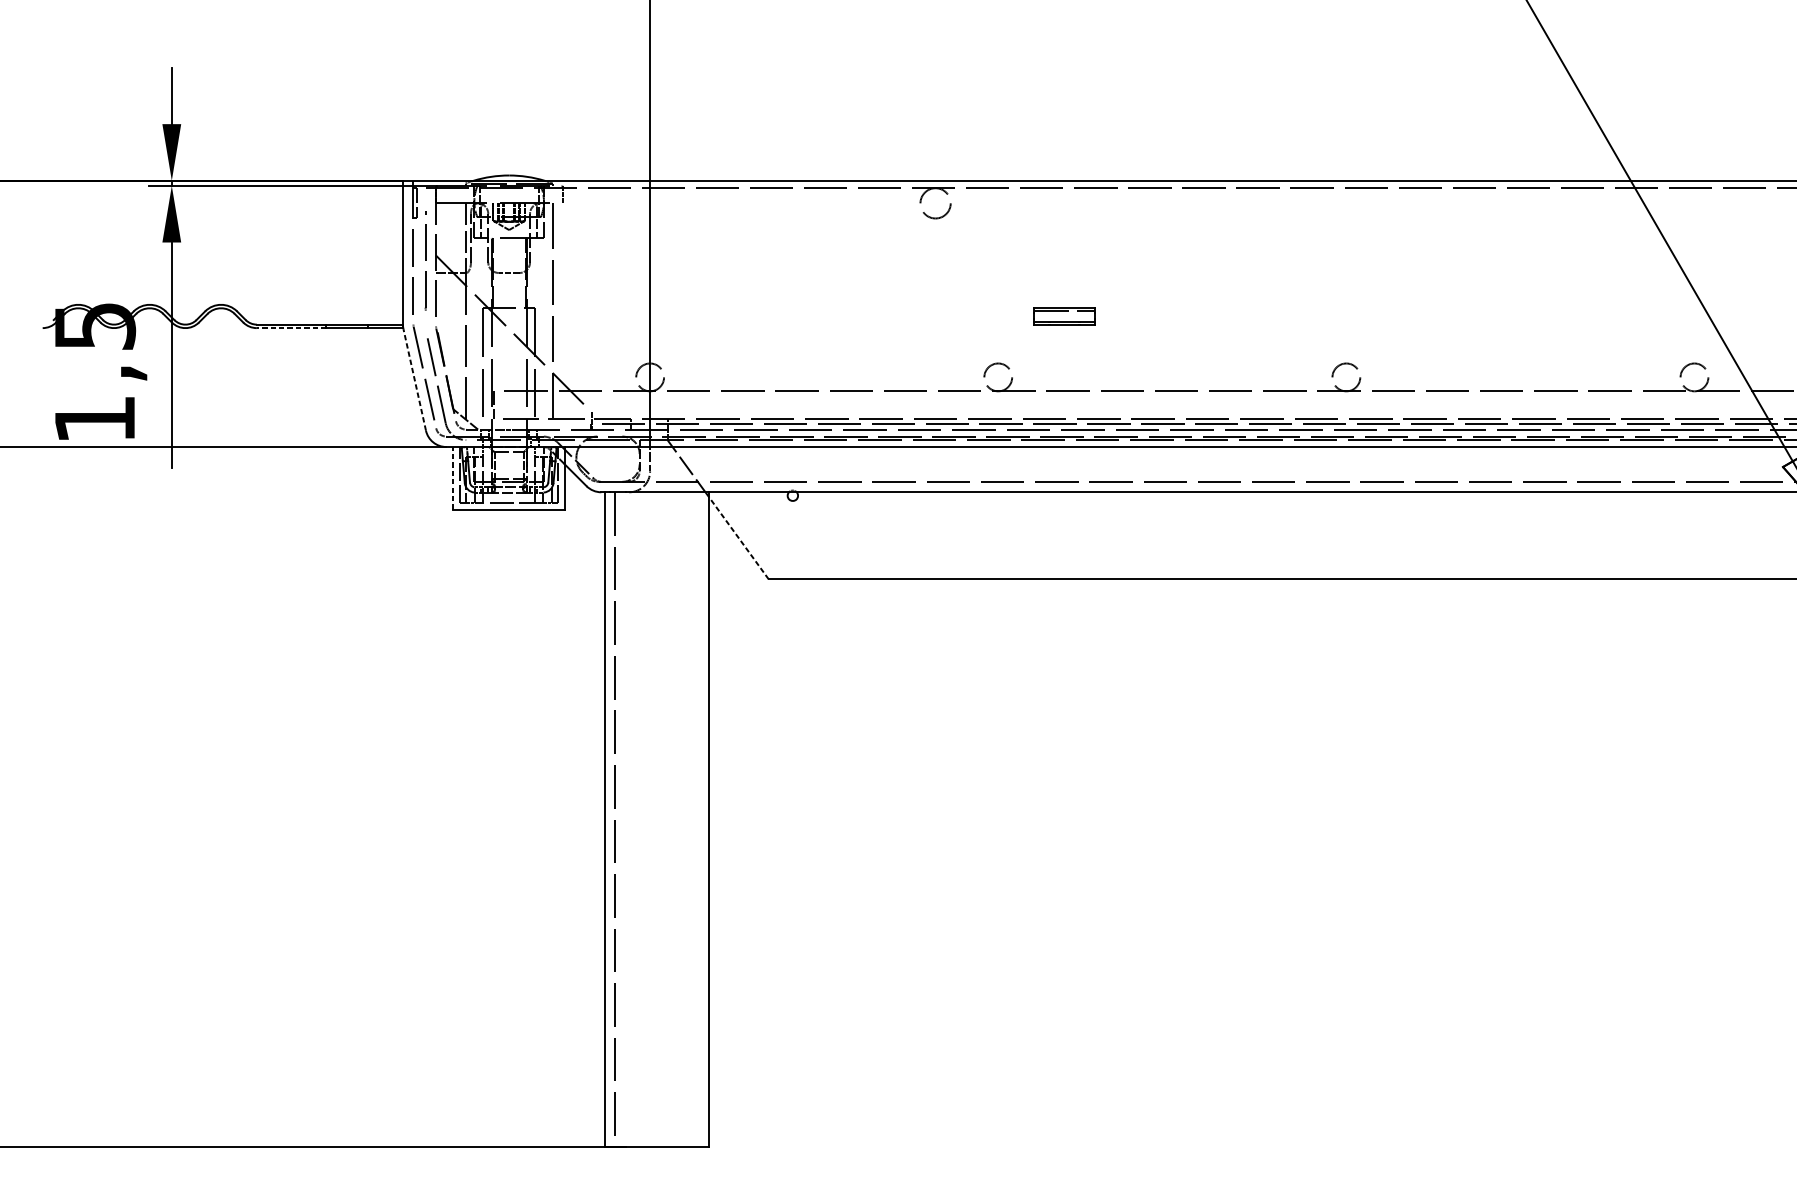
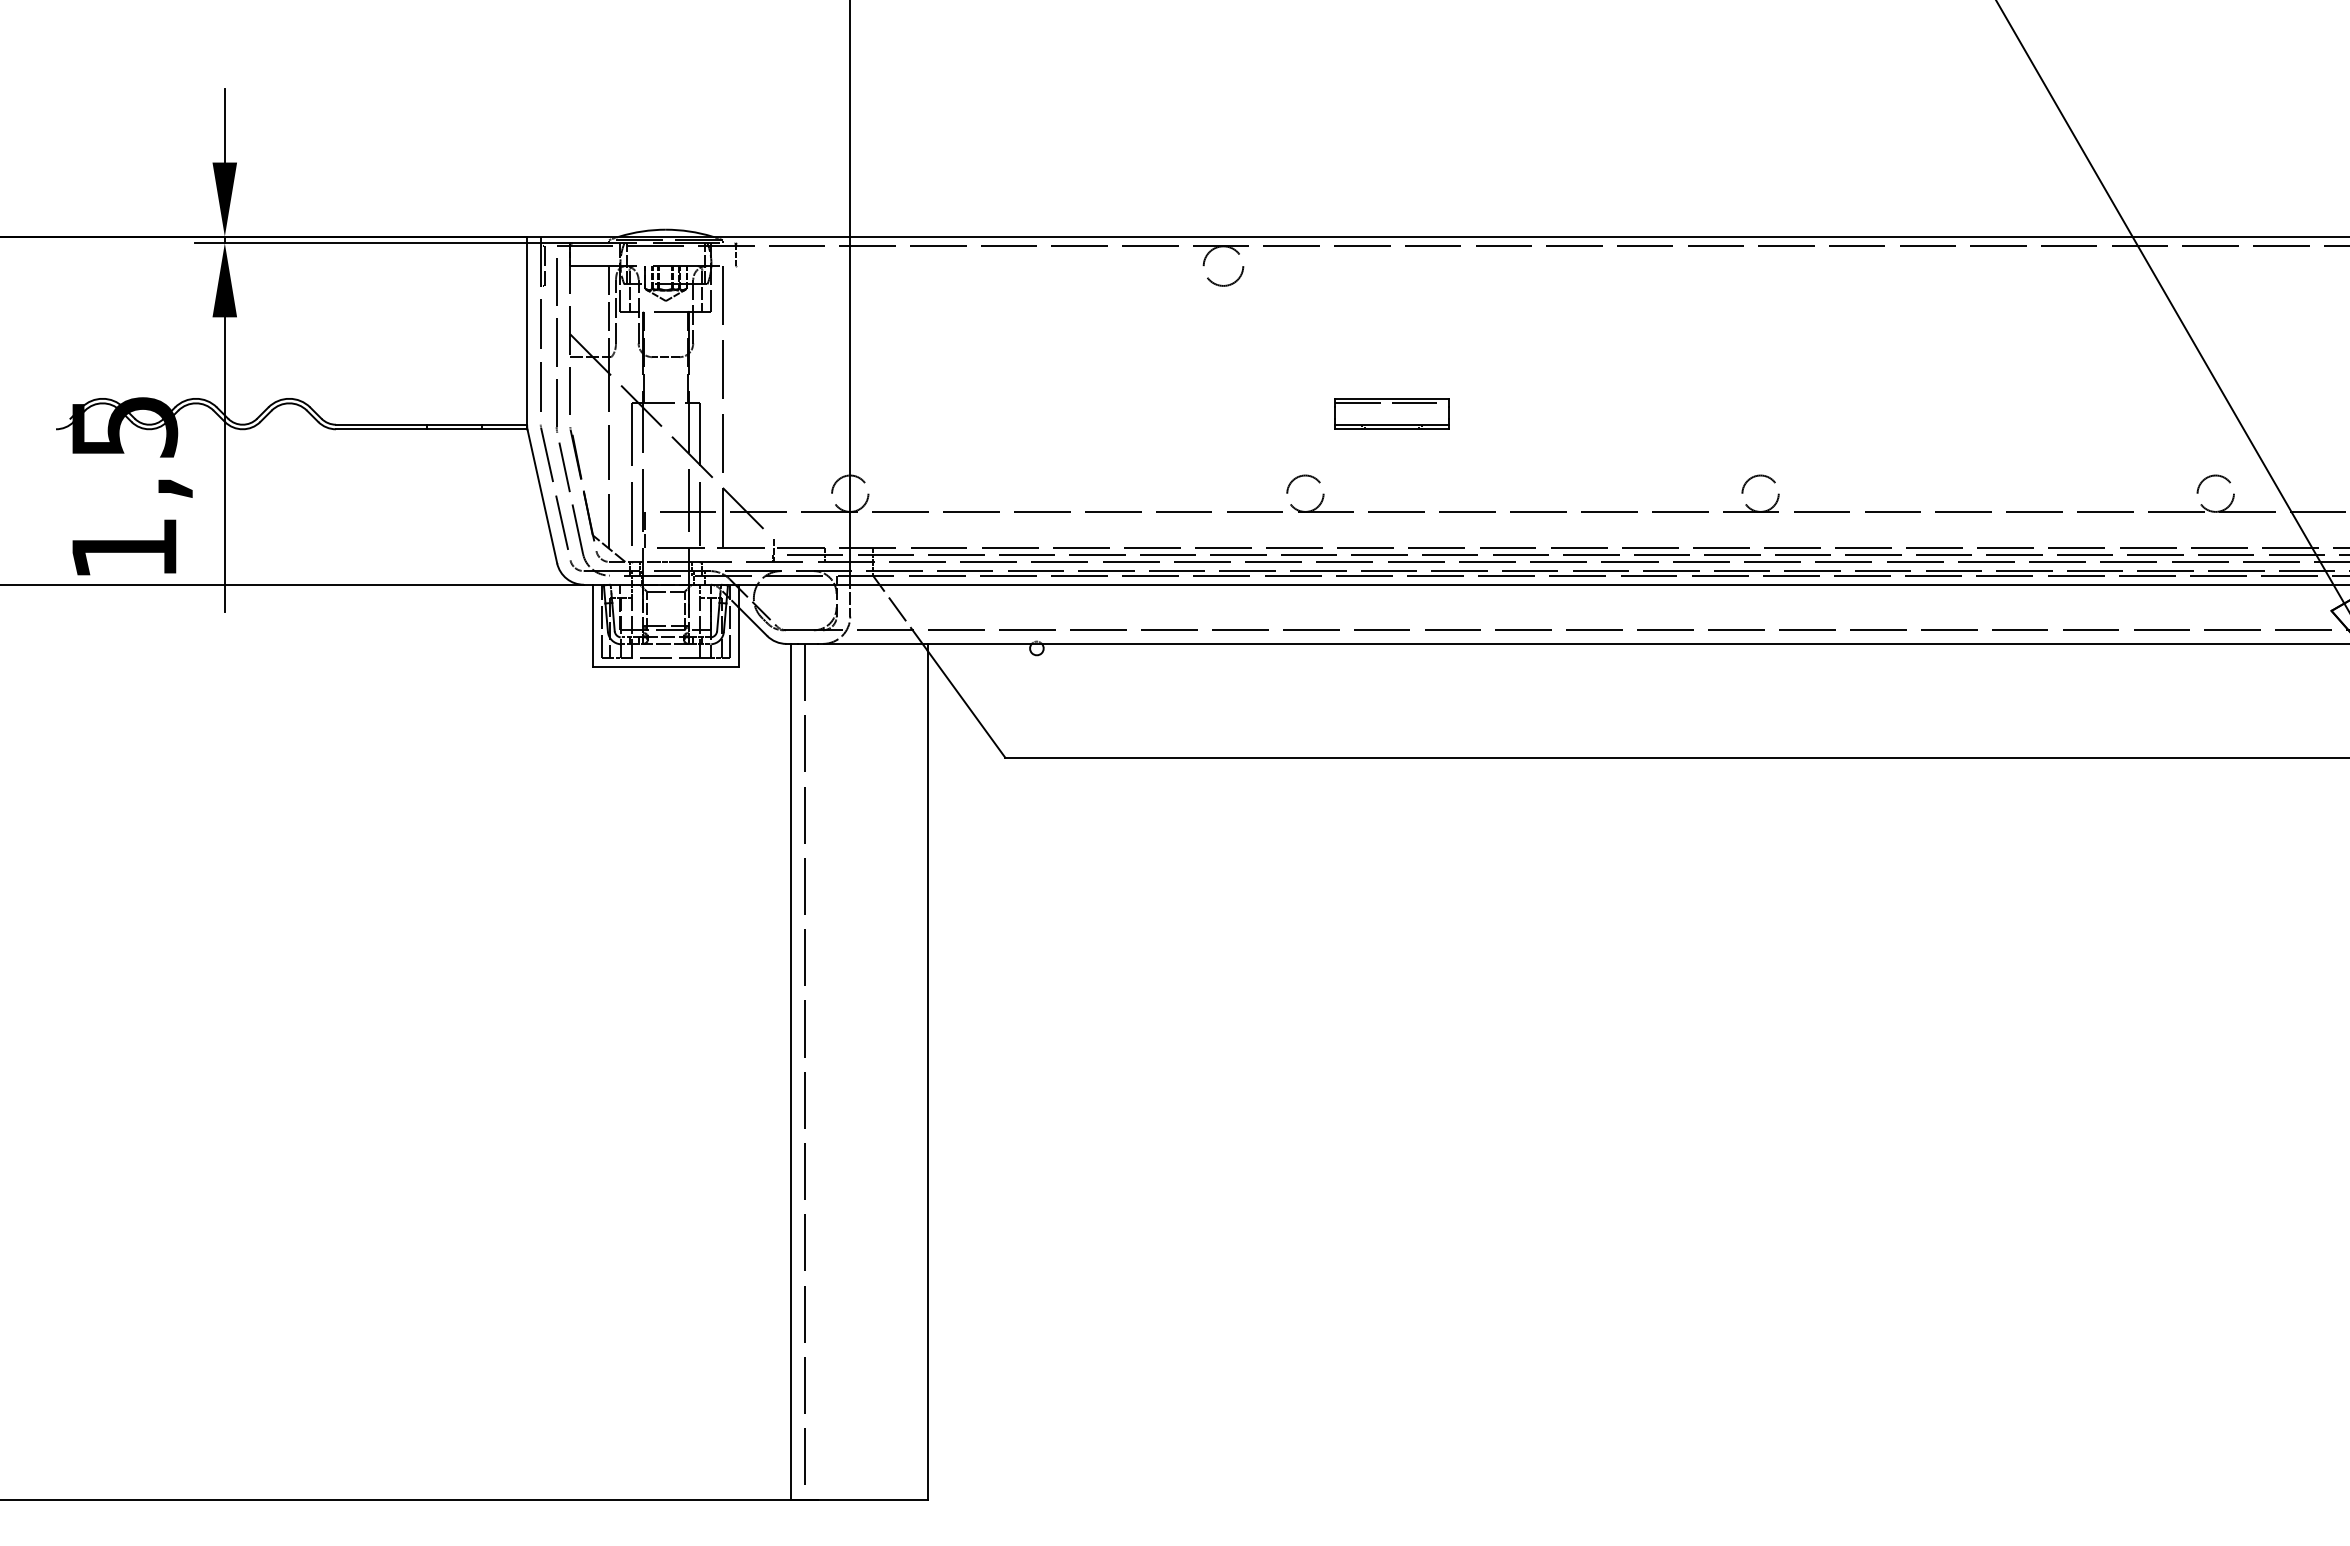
part: (425, 264) -> (556, 345), size x1.43
part: (1064, 316) -> (1391, 413), size x1.43
line: (291, 328) -> (381, 429), dashed -> solid
line: (414, 380) -> (542, 497), dashed -> solid
line: (453, 478) -> (593, 625), dashed -> solid
line: (739, 537) -> (966, 703), dashed -> solid

